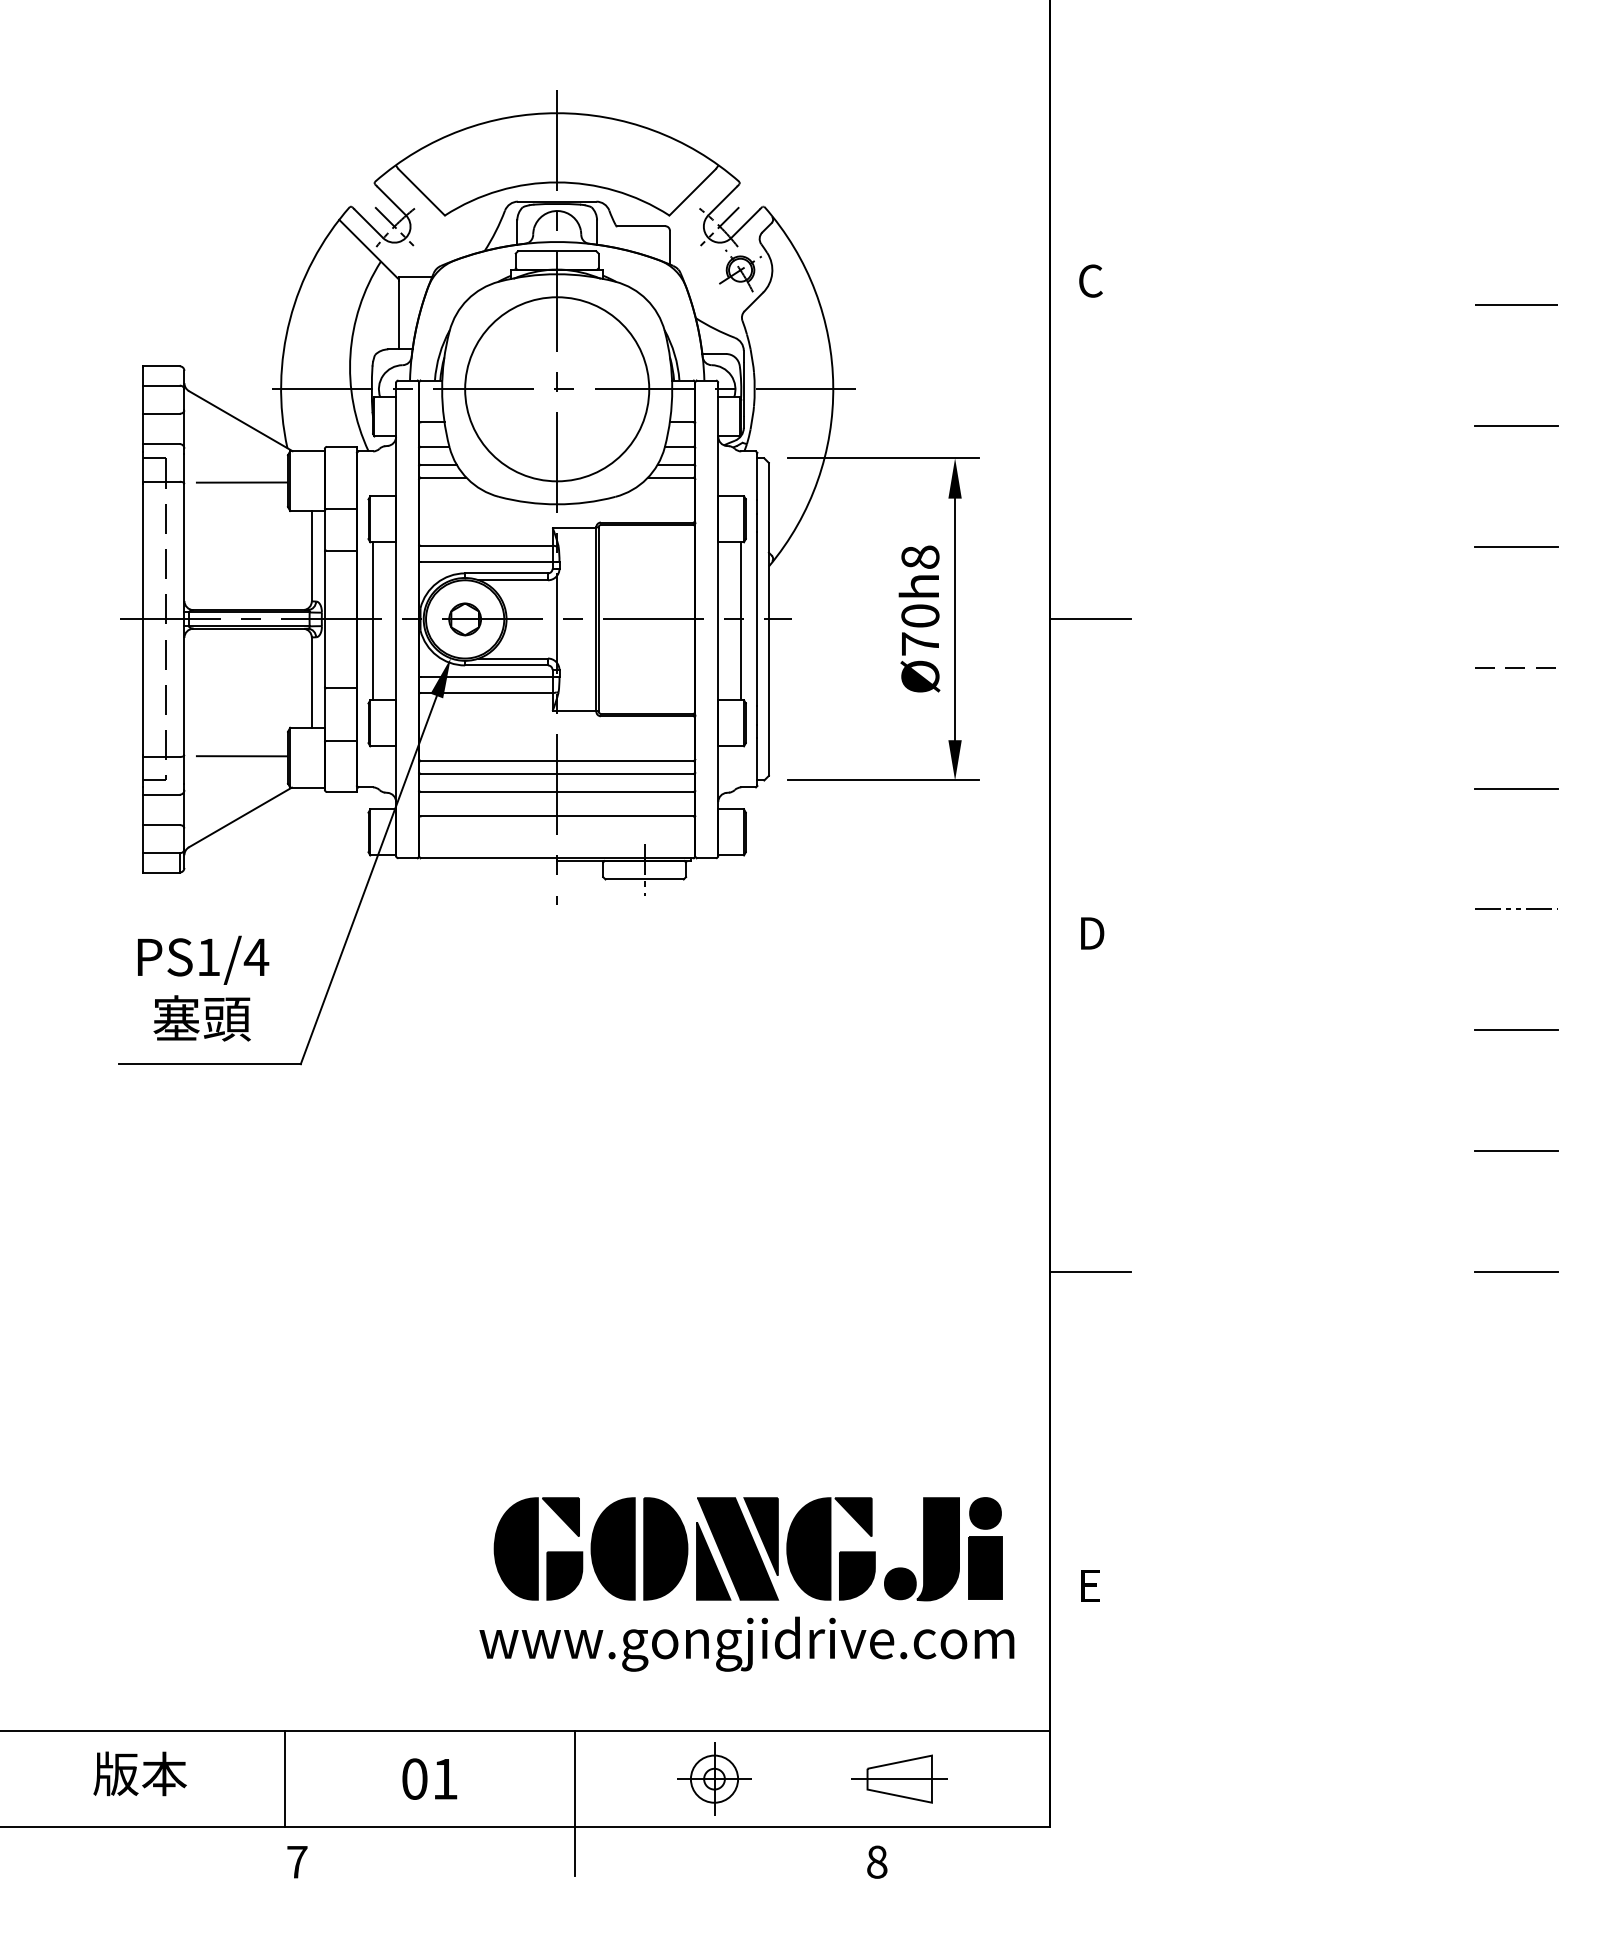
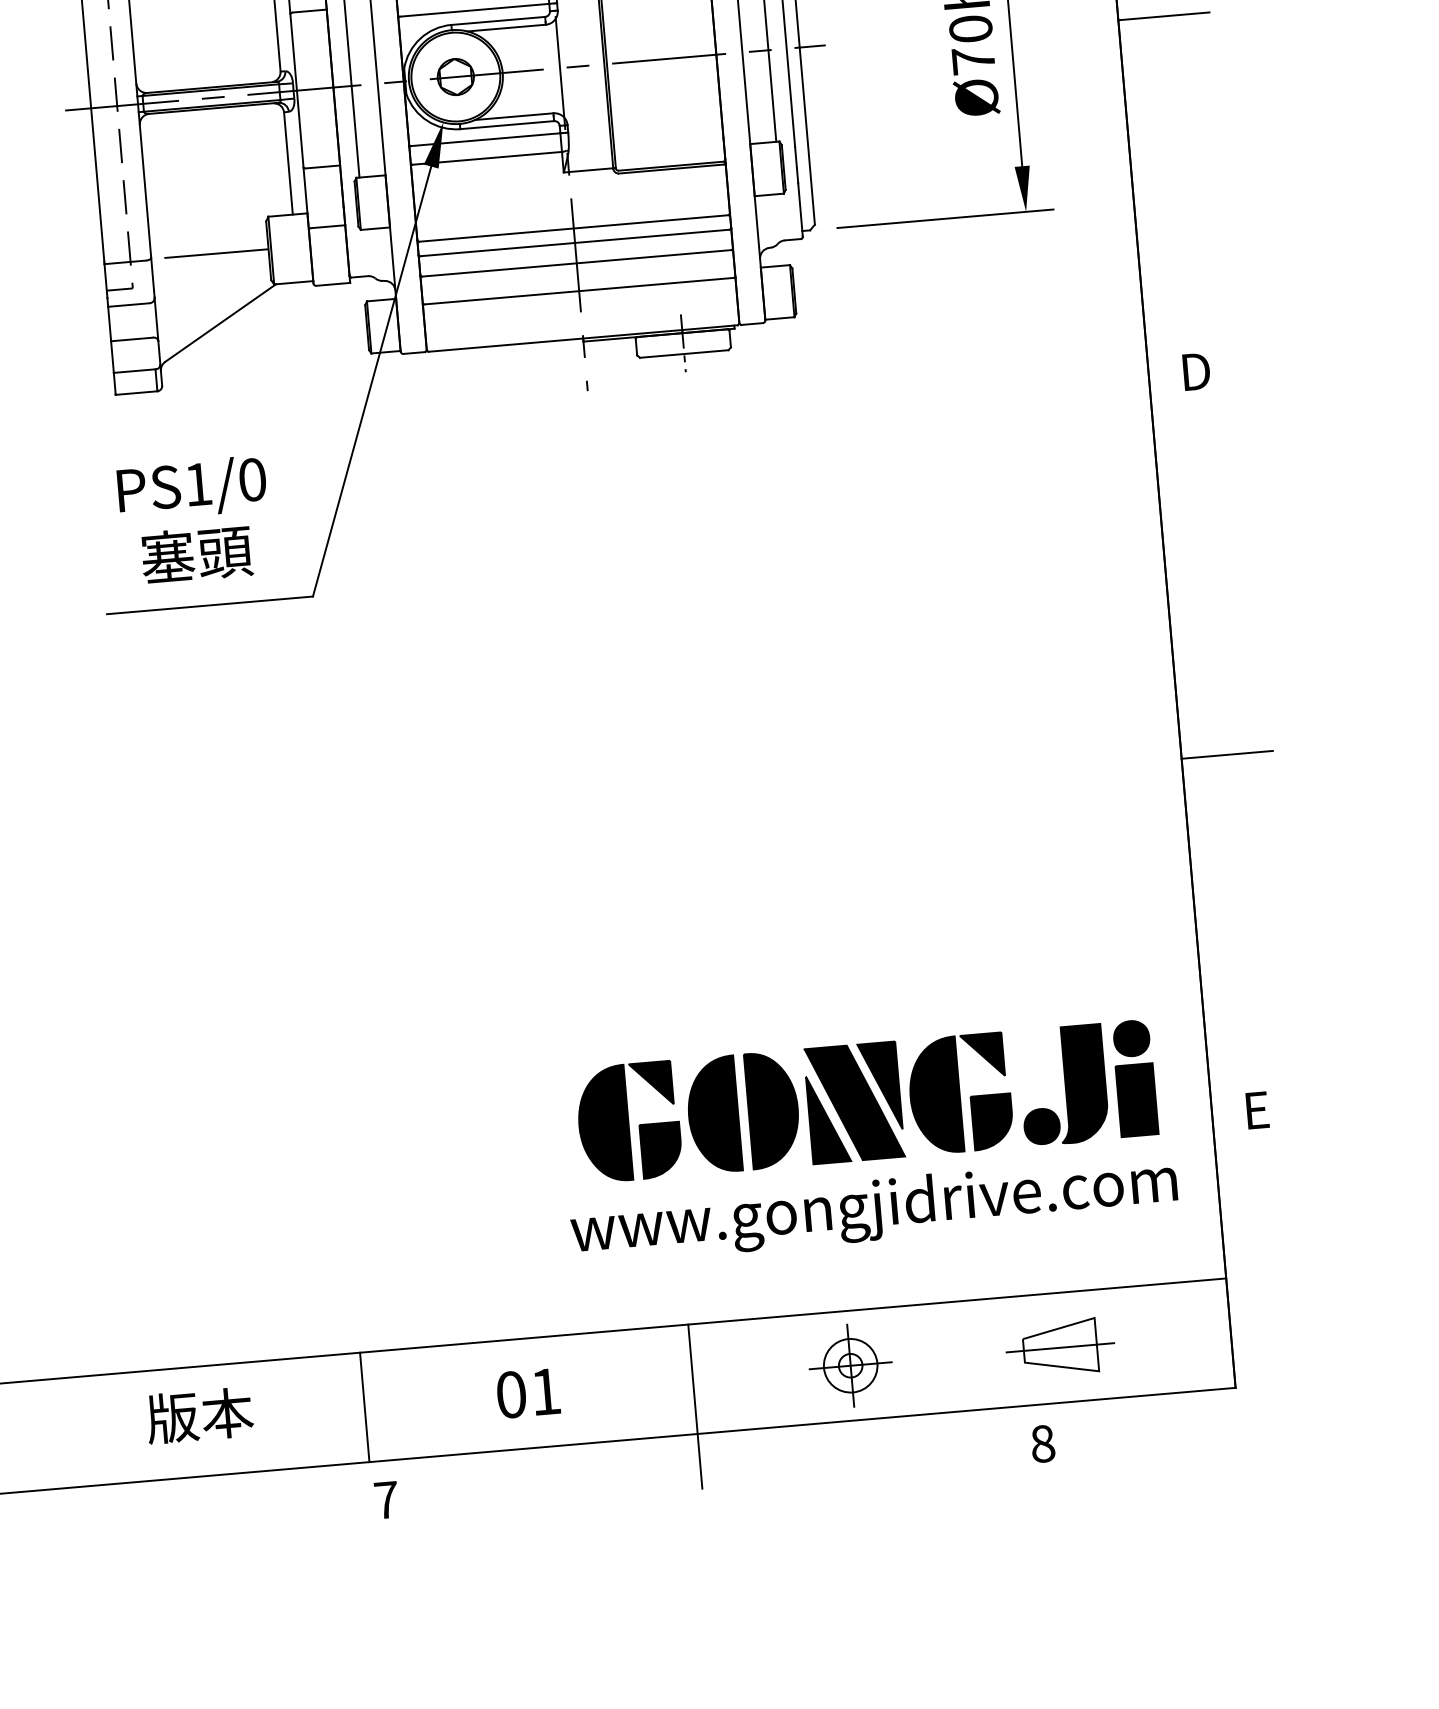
text: (256, 957) -> (252, 480), PS1/4 -> PS1/0

